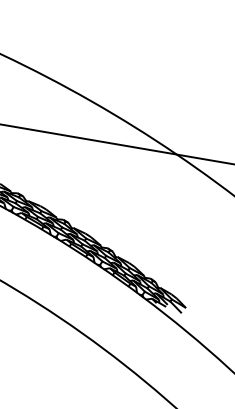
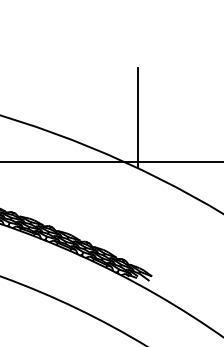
line: (203, 99) -> (138, 117), added

